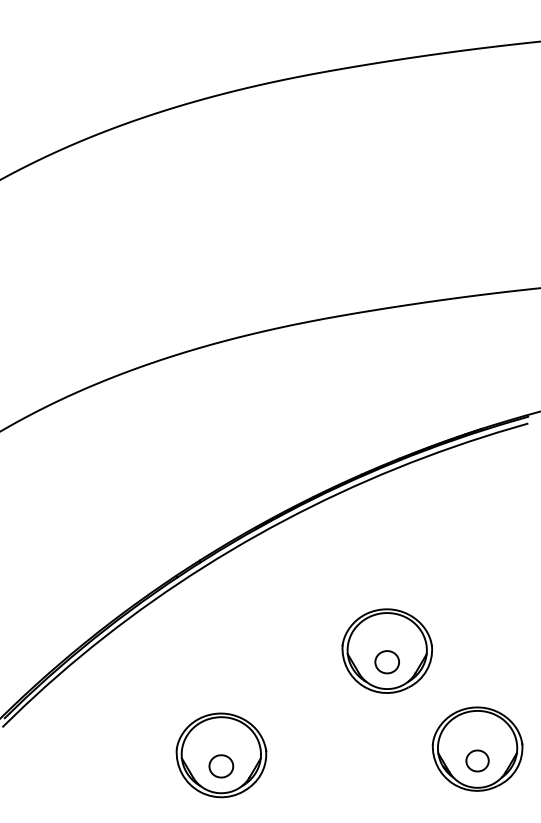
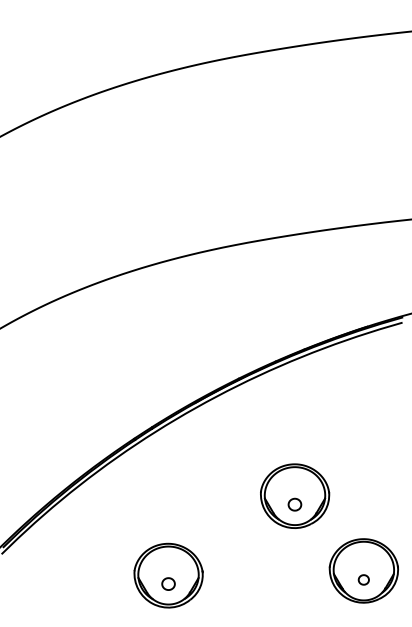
part: (386, 662) -> (294, 504), size x0.7
part: (477, 760) -> (363, 579), size x0.6
part: (221, 766) -> (168, 584), size x0.7

